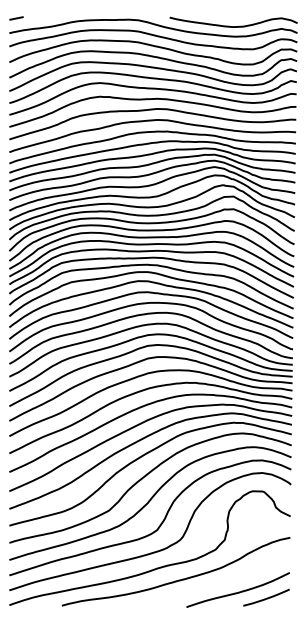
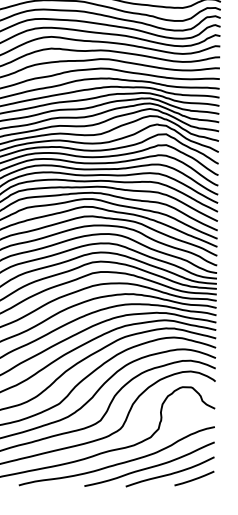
curve: (215, 583) -> (150, 466), added

